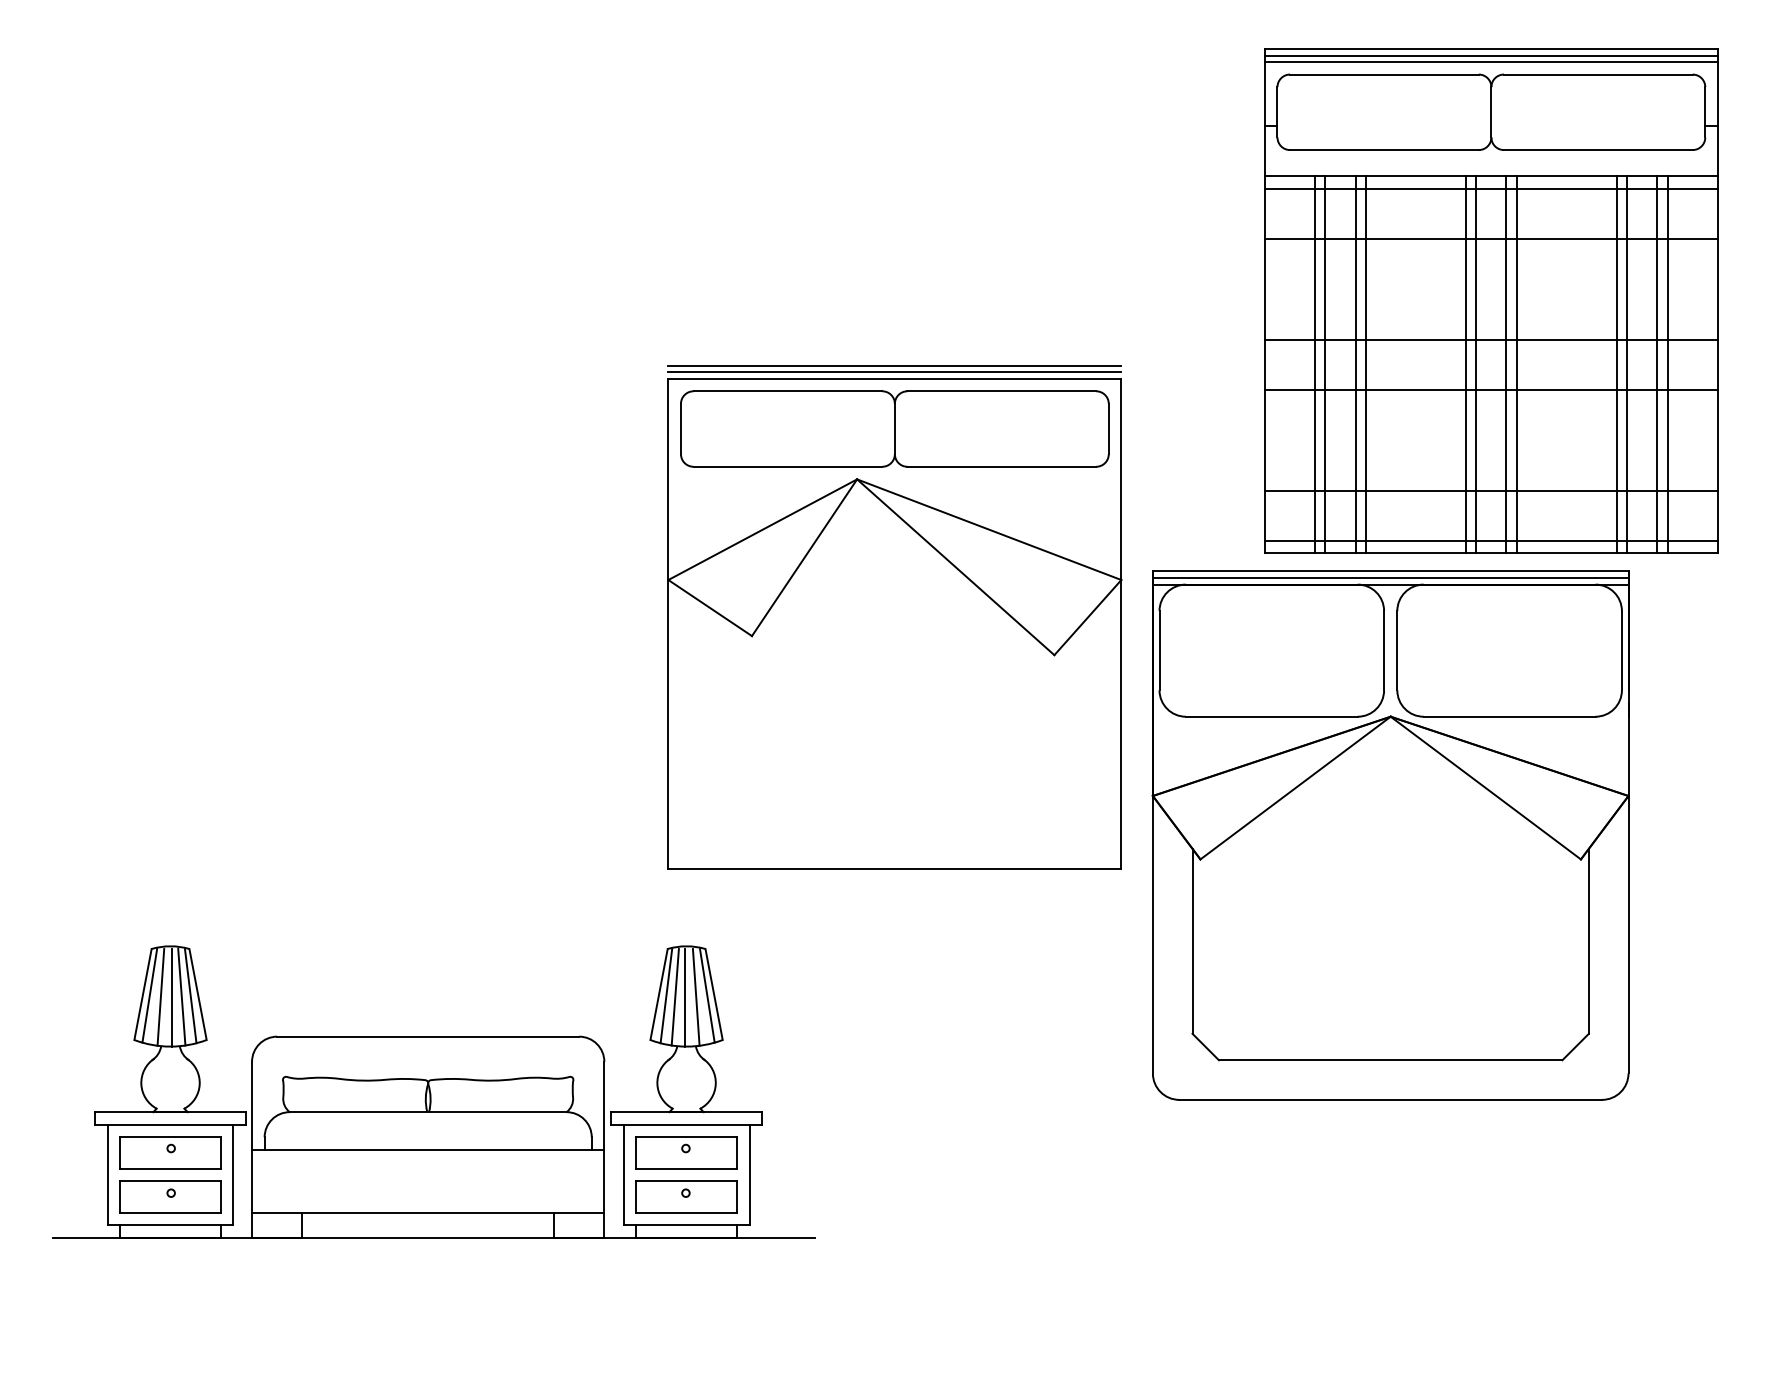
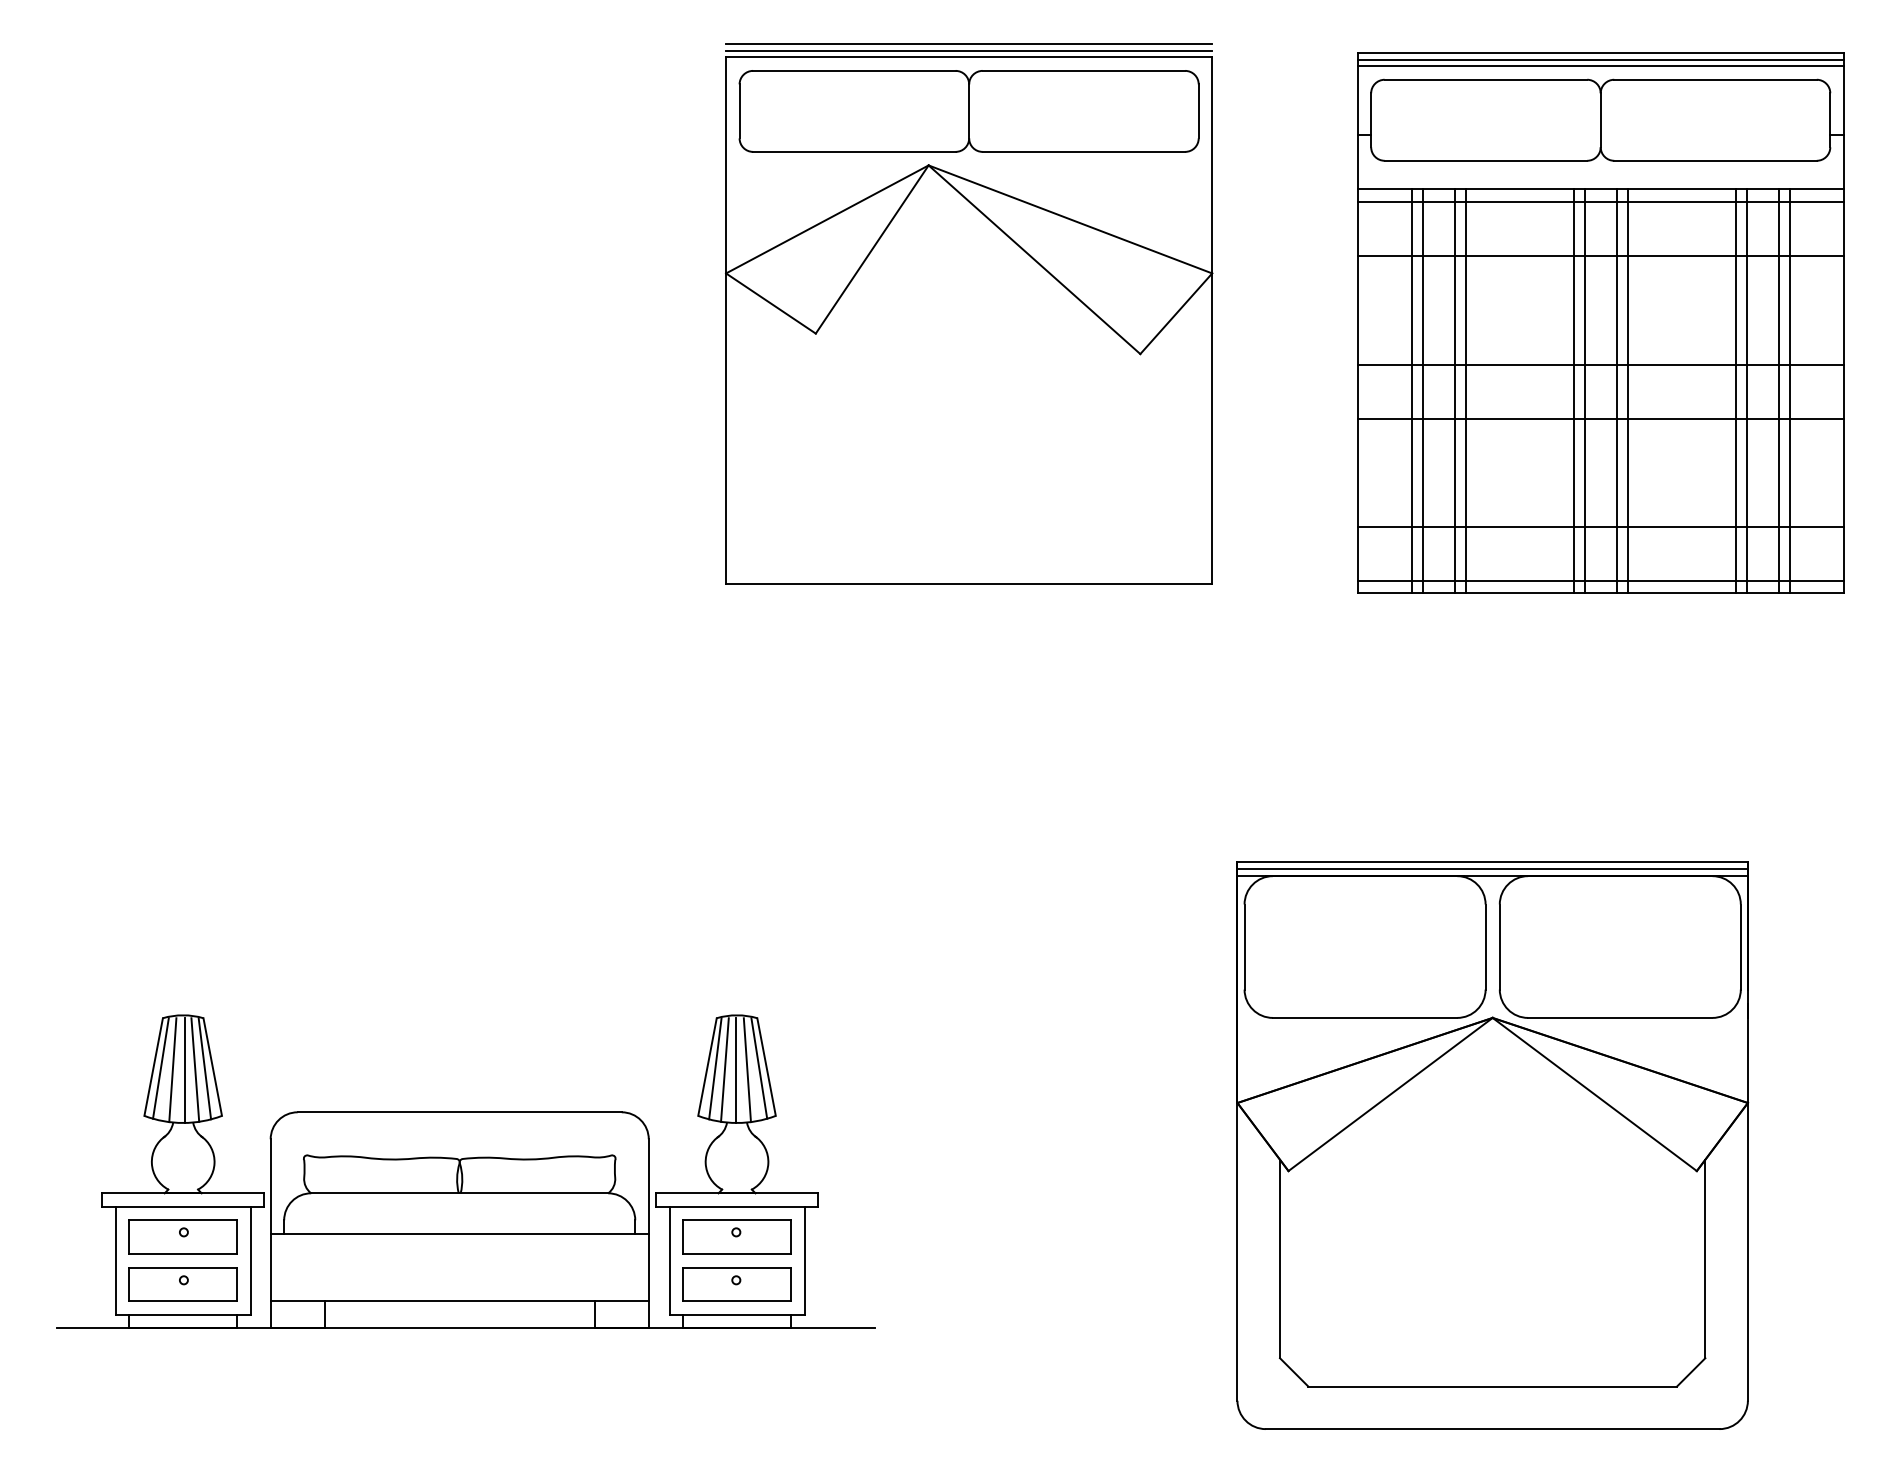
part: (894, 617) -> (968, 313), moved
part: (1390, 835) -> (1492, 1145), moved

